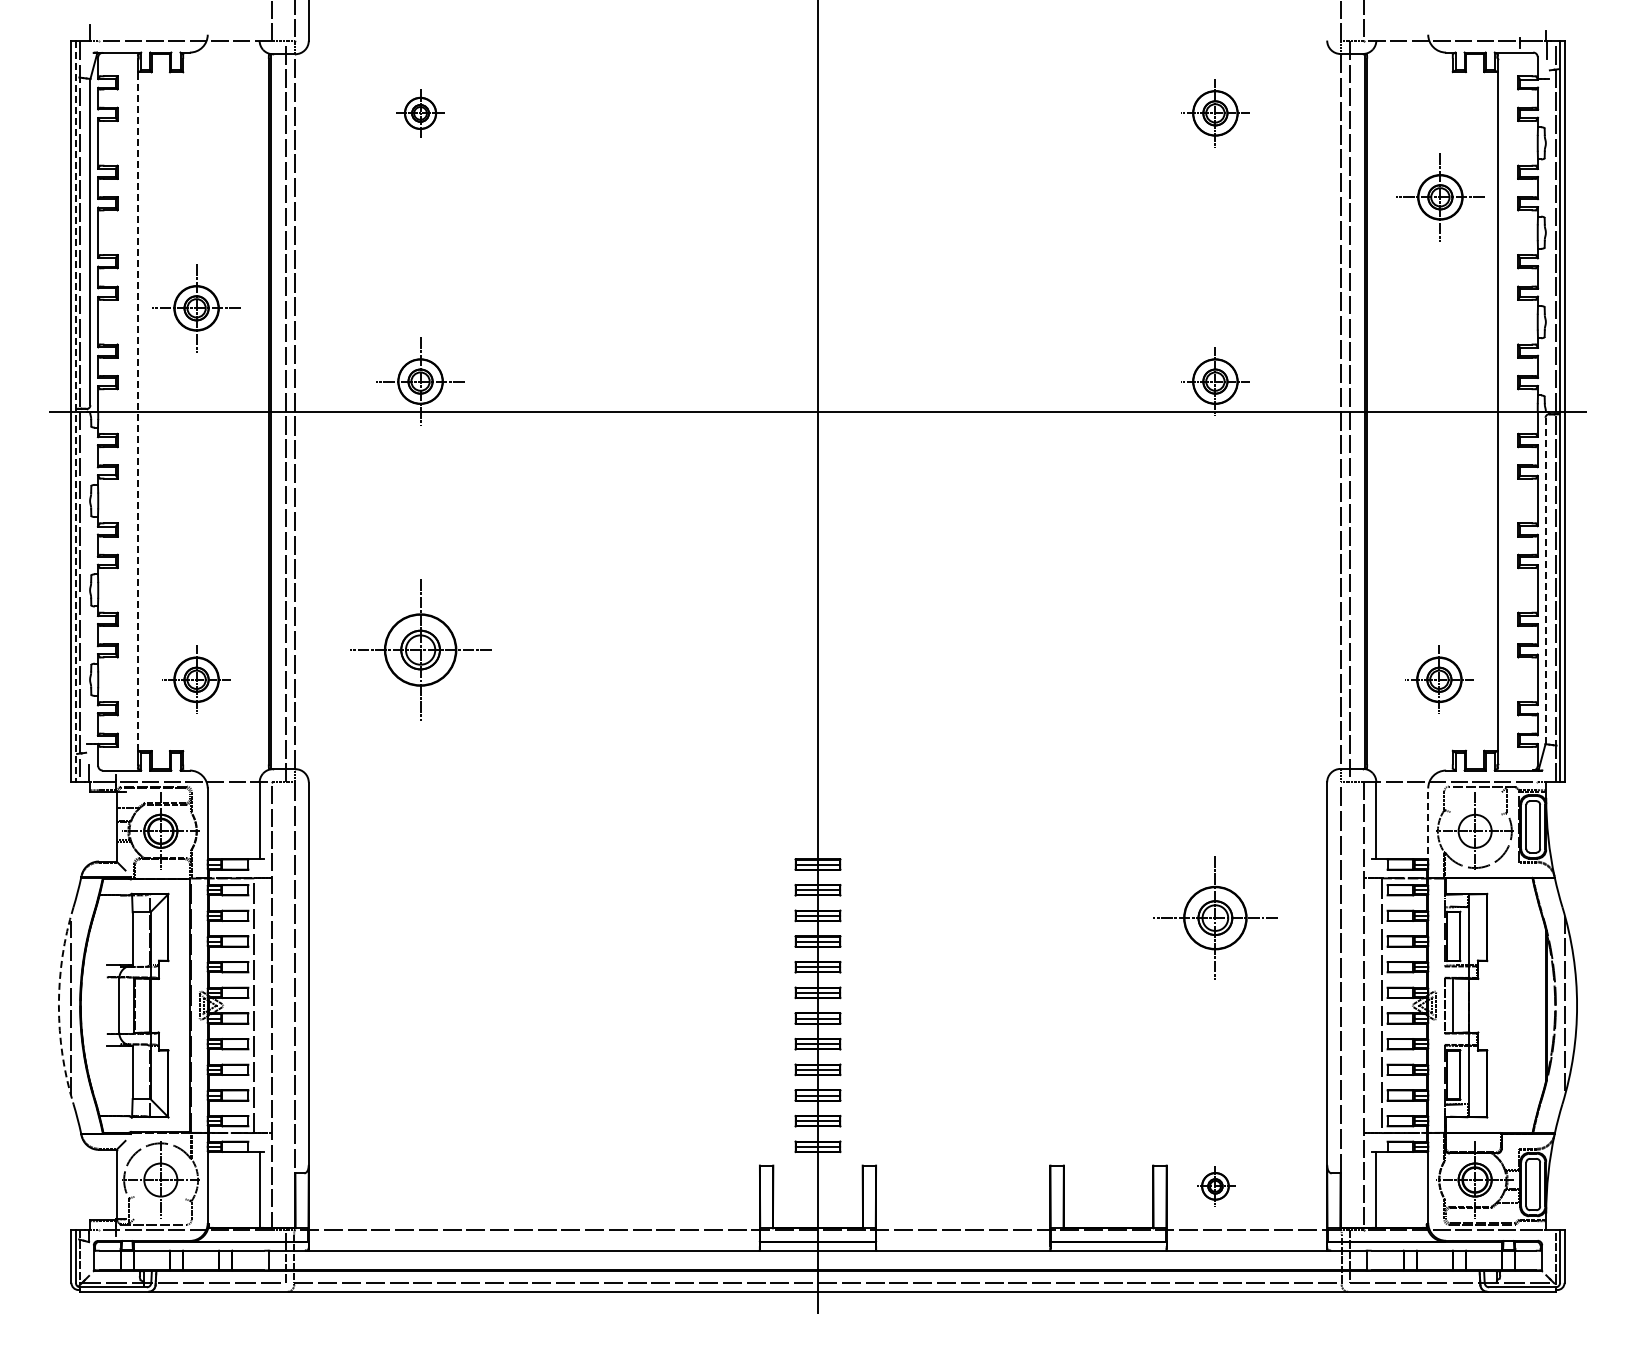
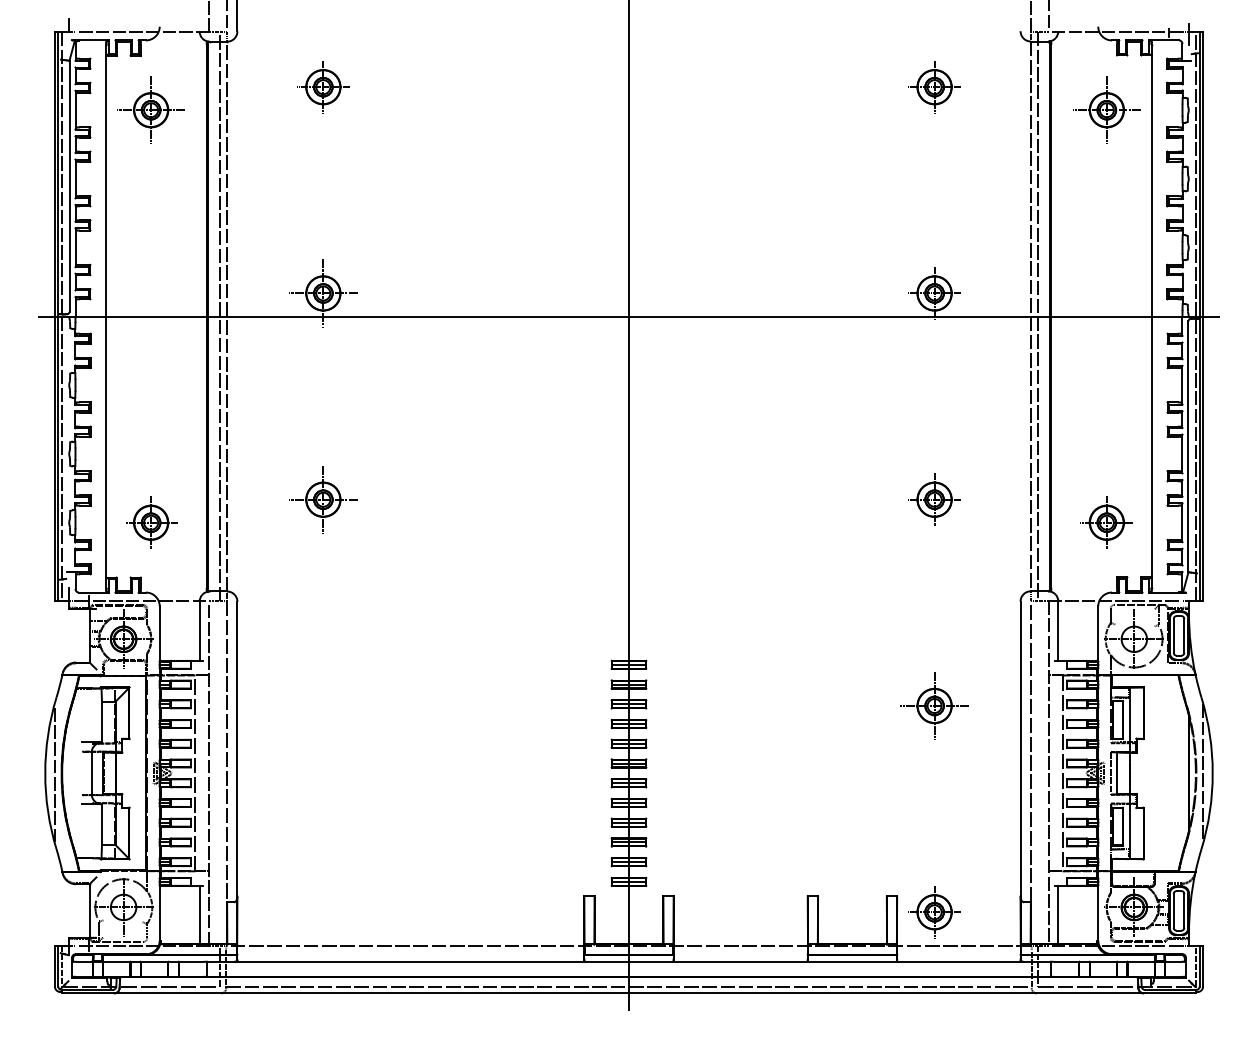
part: (420, 113) -> (323, 87), size x1.43
part: (1440, 197) -> (1106, 110), moved
part: (196, 308) -> (151, 110), moved
line: (138, 411) -> (106, 316), dashed -> solid
line: (75, 412) -> (58, 317), dashed -> solid
line: (1545, 580) -> (1188, 446), dashed -> solid
part: (420, 649) -> (323, 499), size x0.62
part: (1215, 649) -> (934, 499), added
line: (1428, 826) -> (1098, 635), dashed -> solid
part: (1215, 917) -> (934, 705), size x0.71
arc: (58, 1005) -> (44, 773), dashed -> solid
part: (1215, 1186) -> (934, 912), size x1.67

